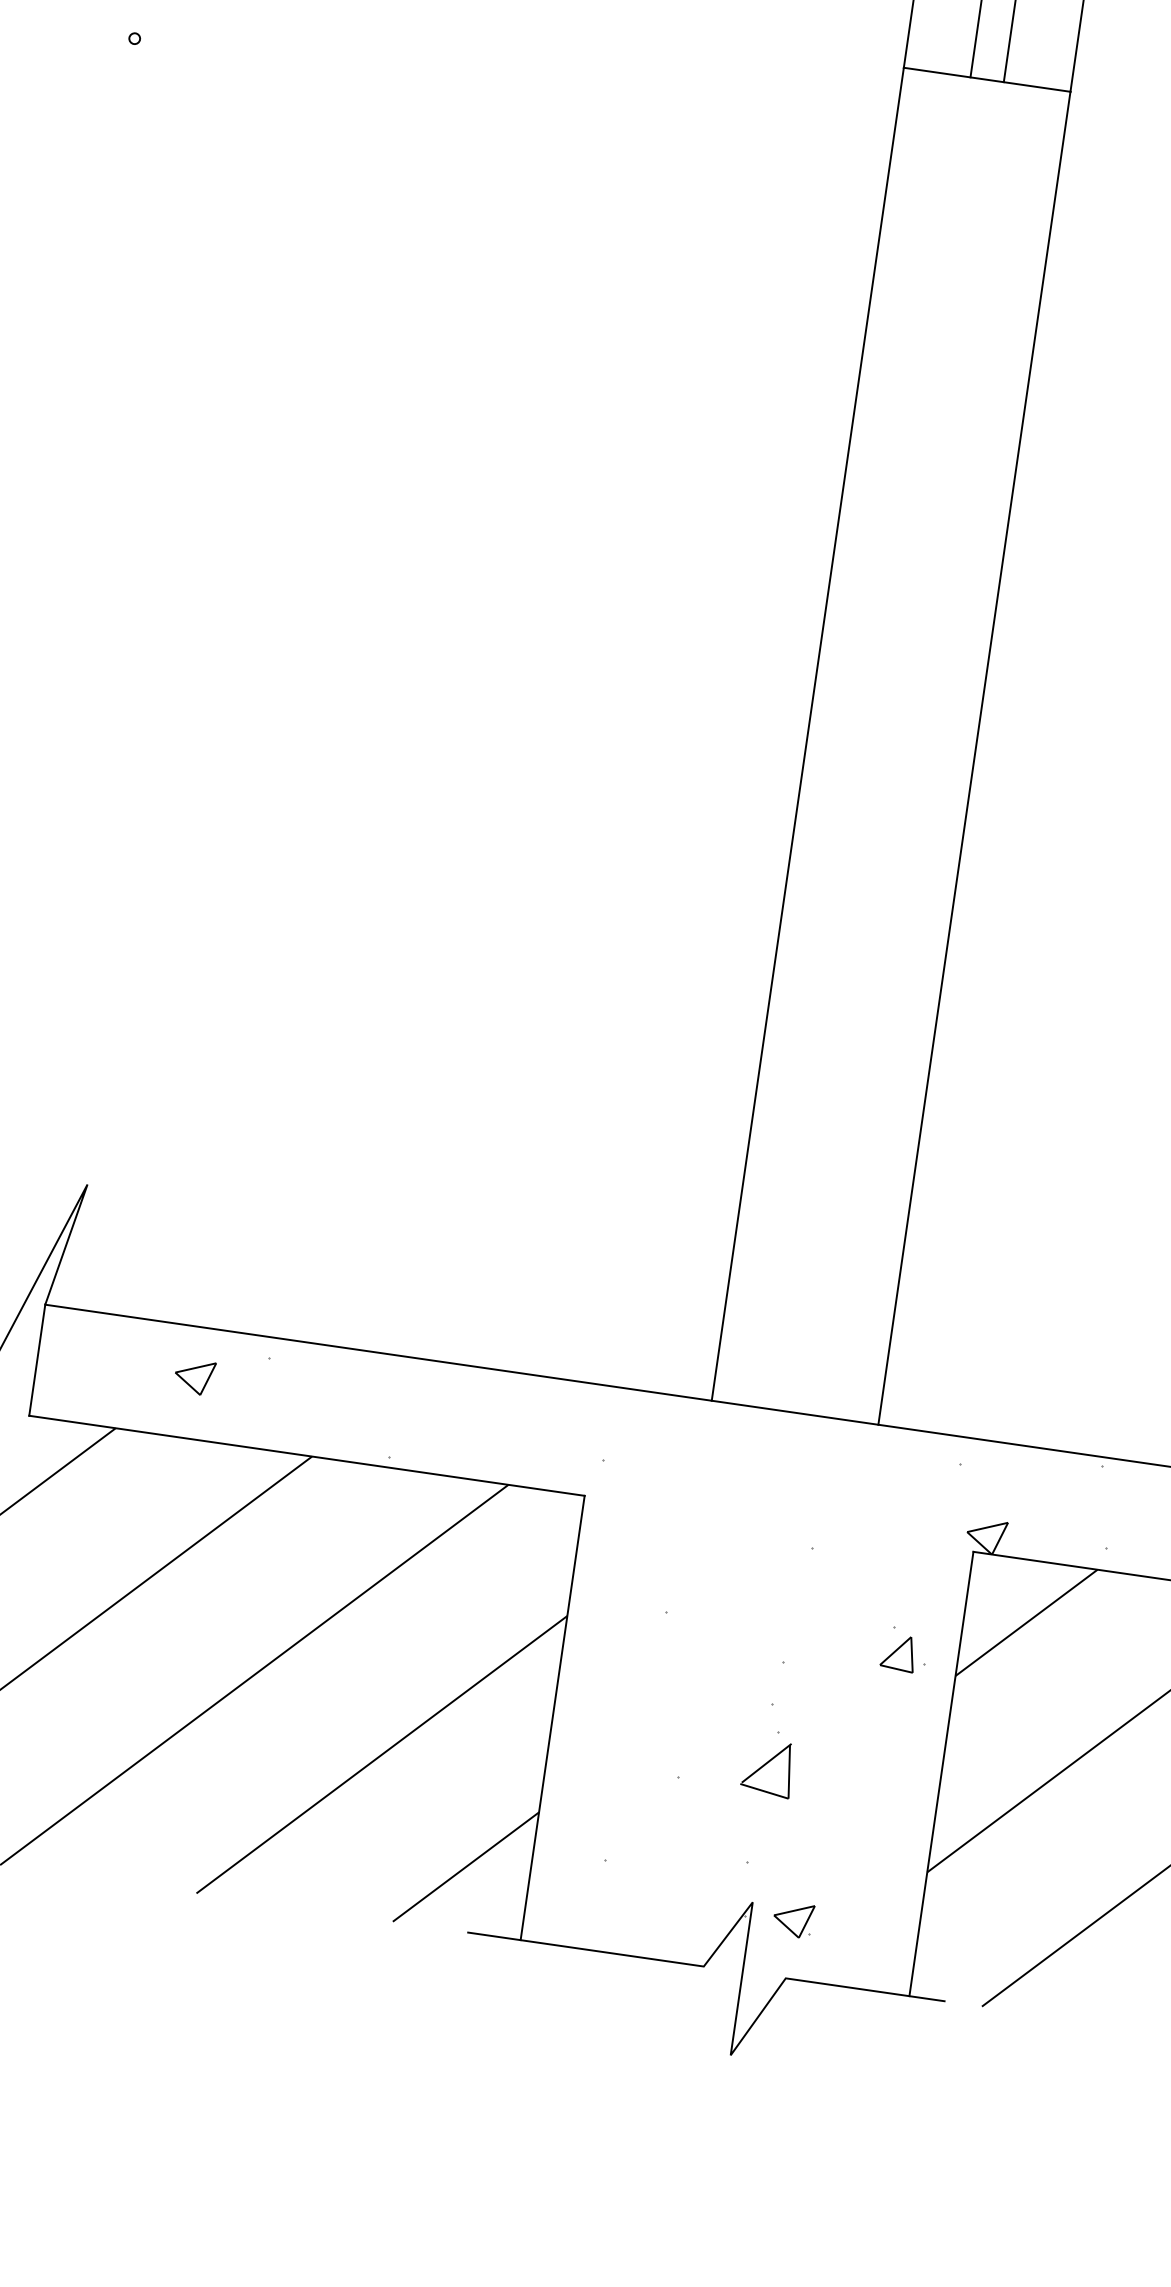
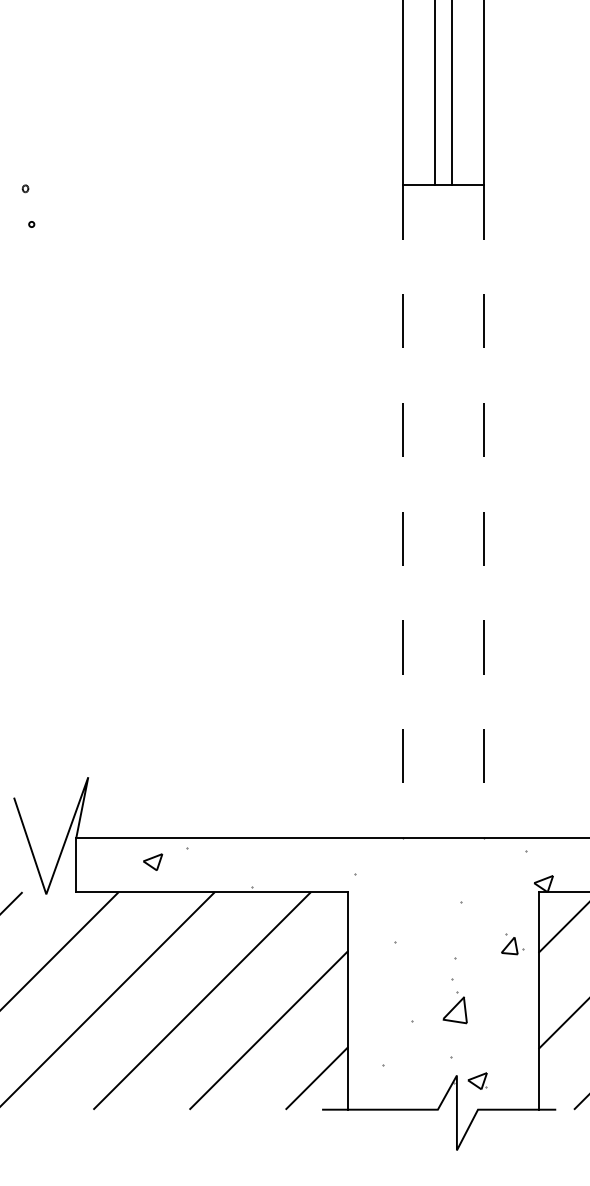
line: (807, 736) -> (402, 512), solid -> dashed
line: (974, 760) -> (484, 512), solid -> dashed

